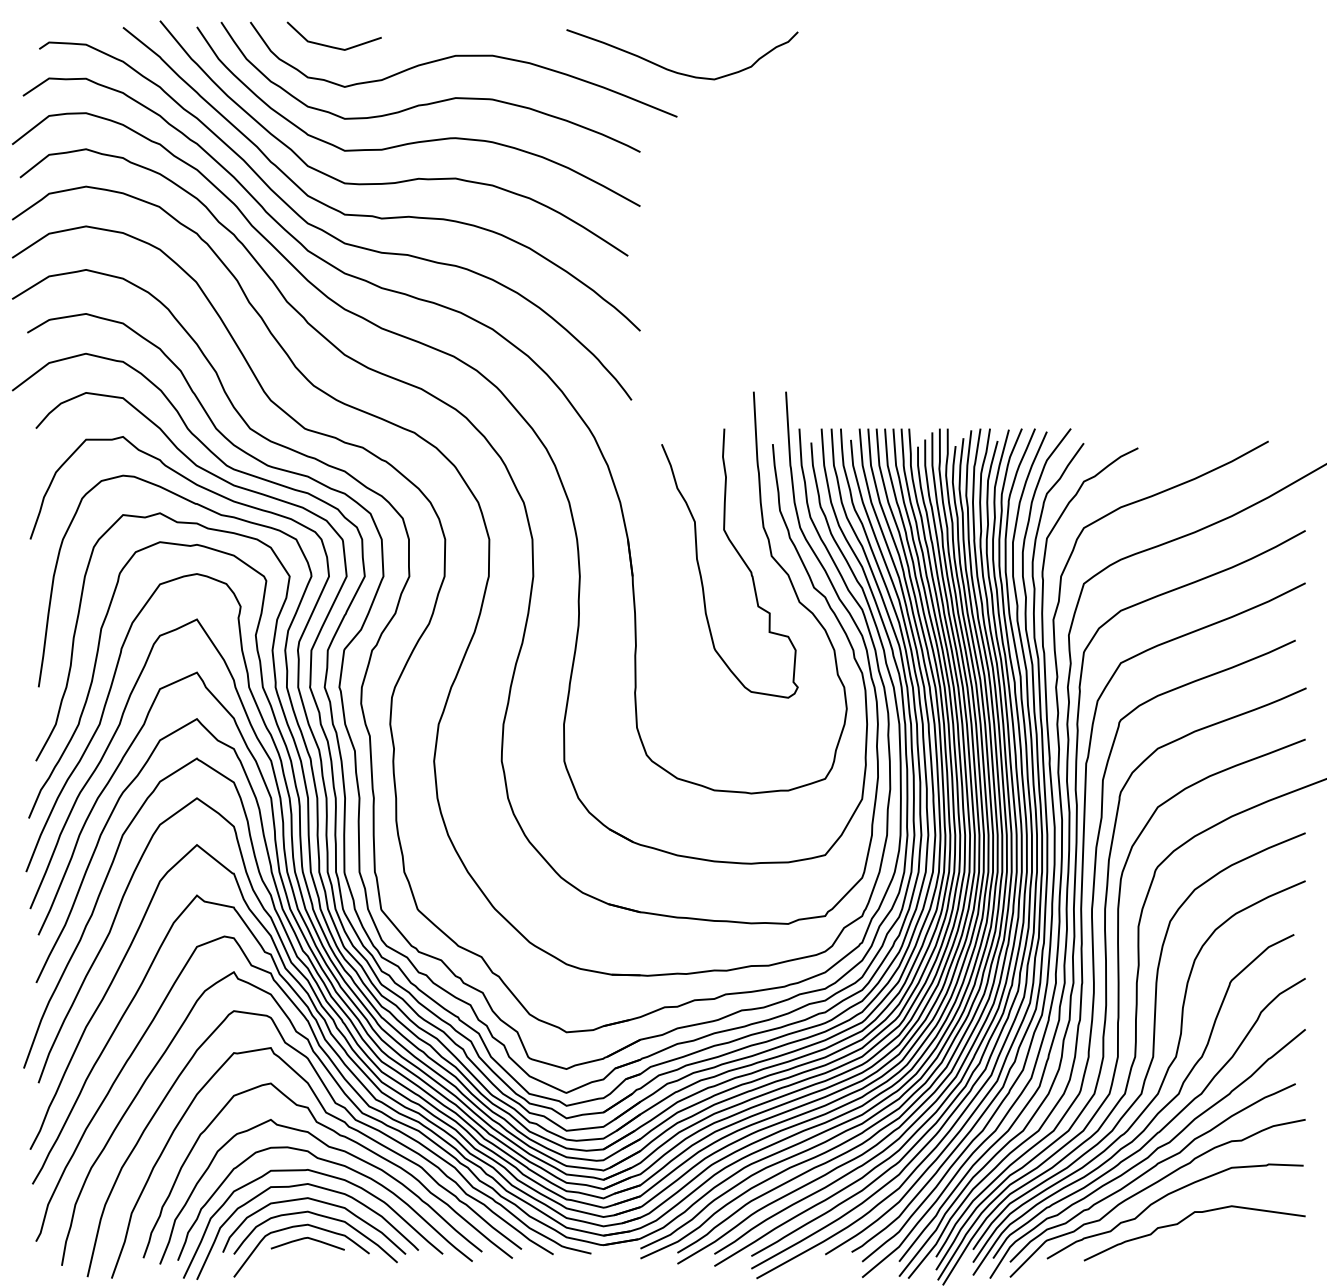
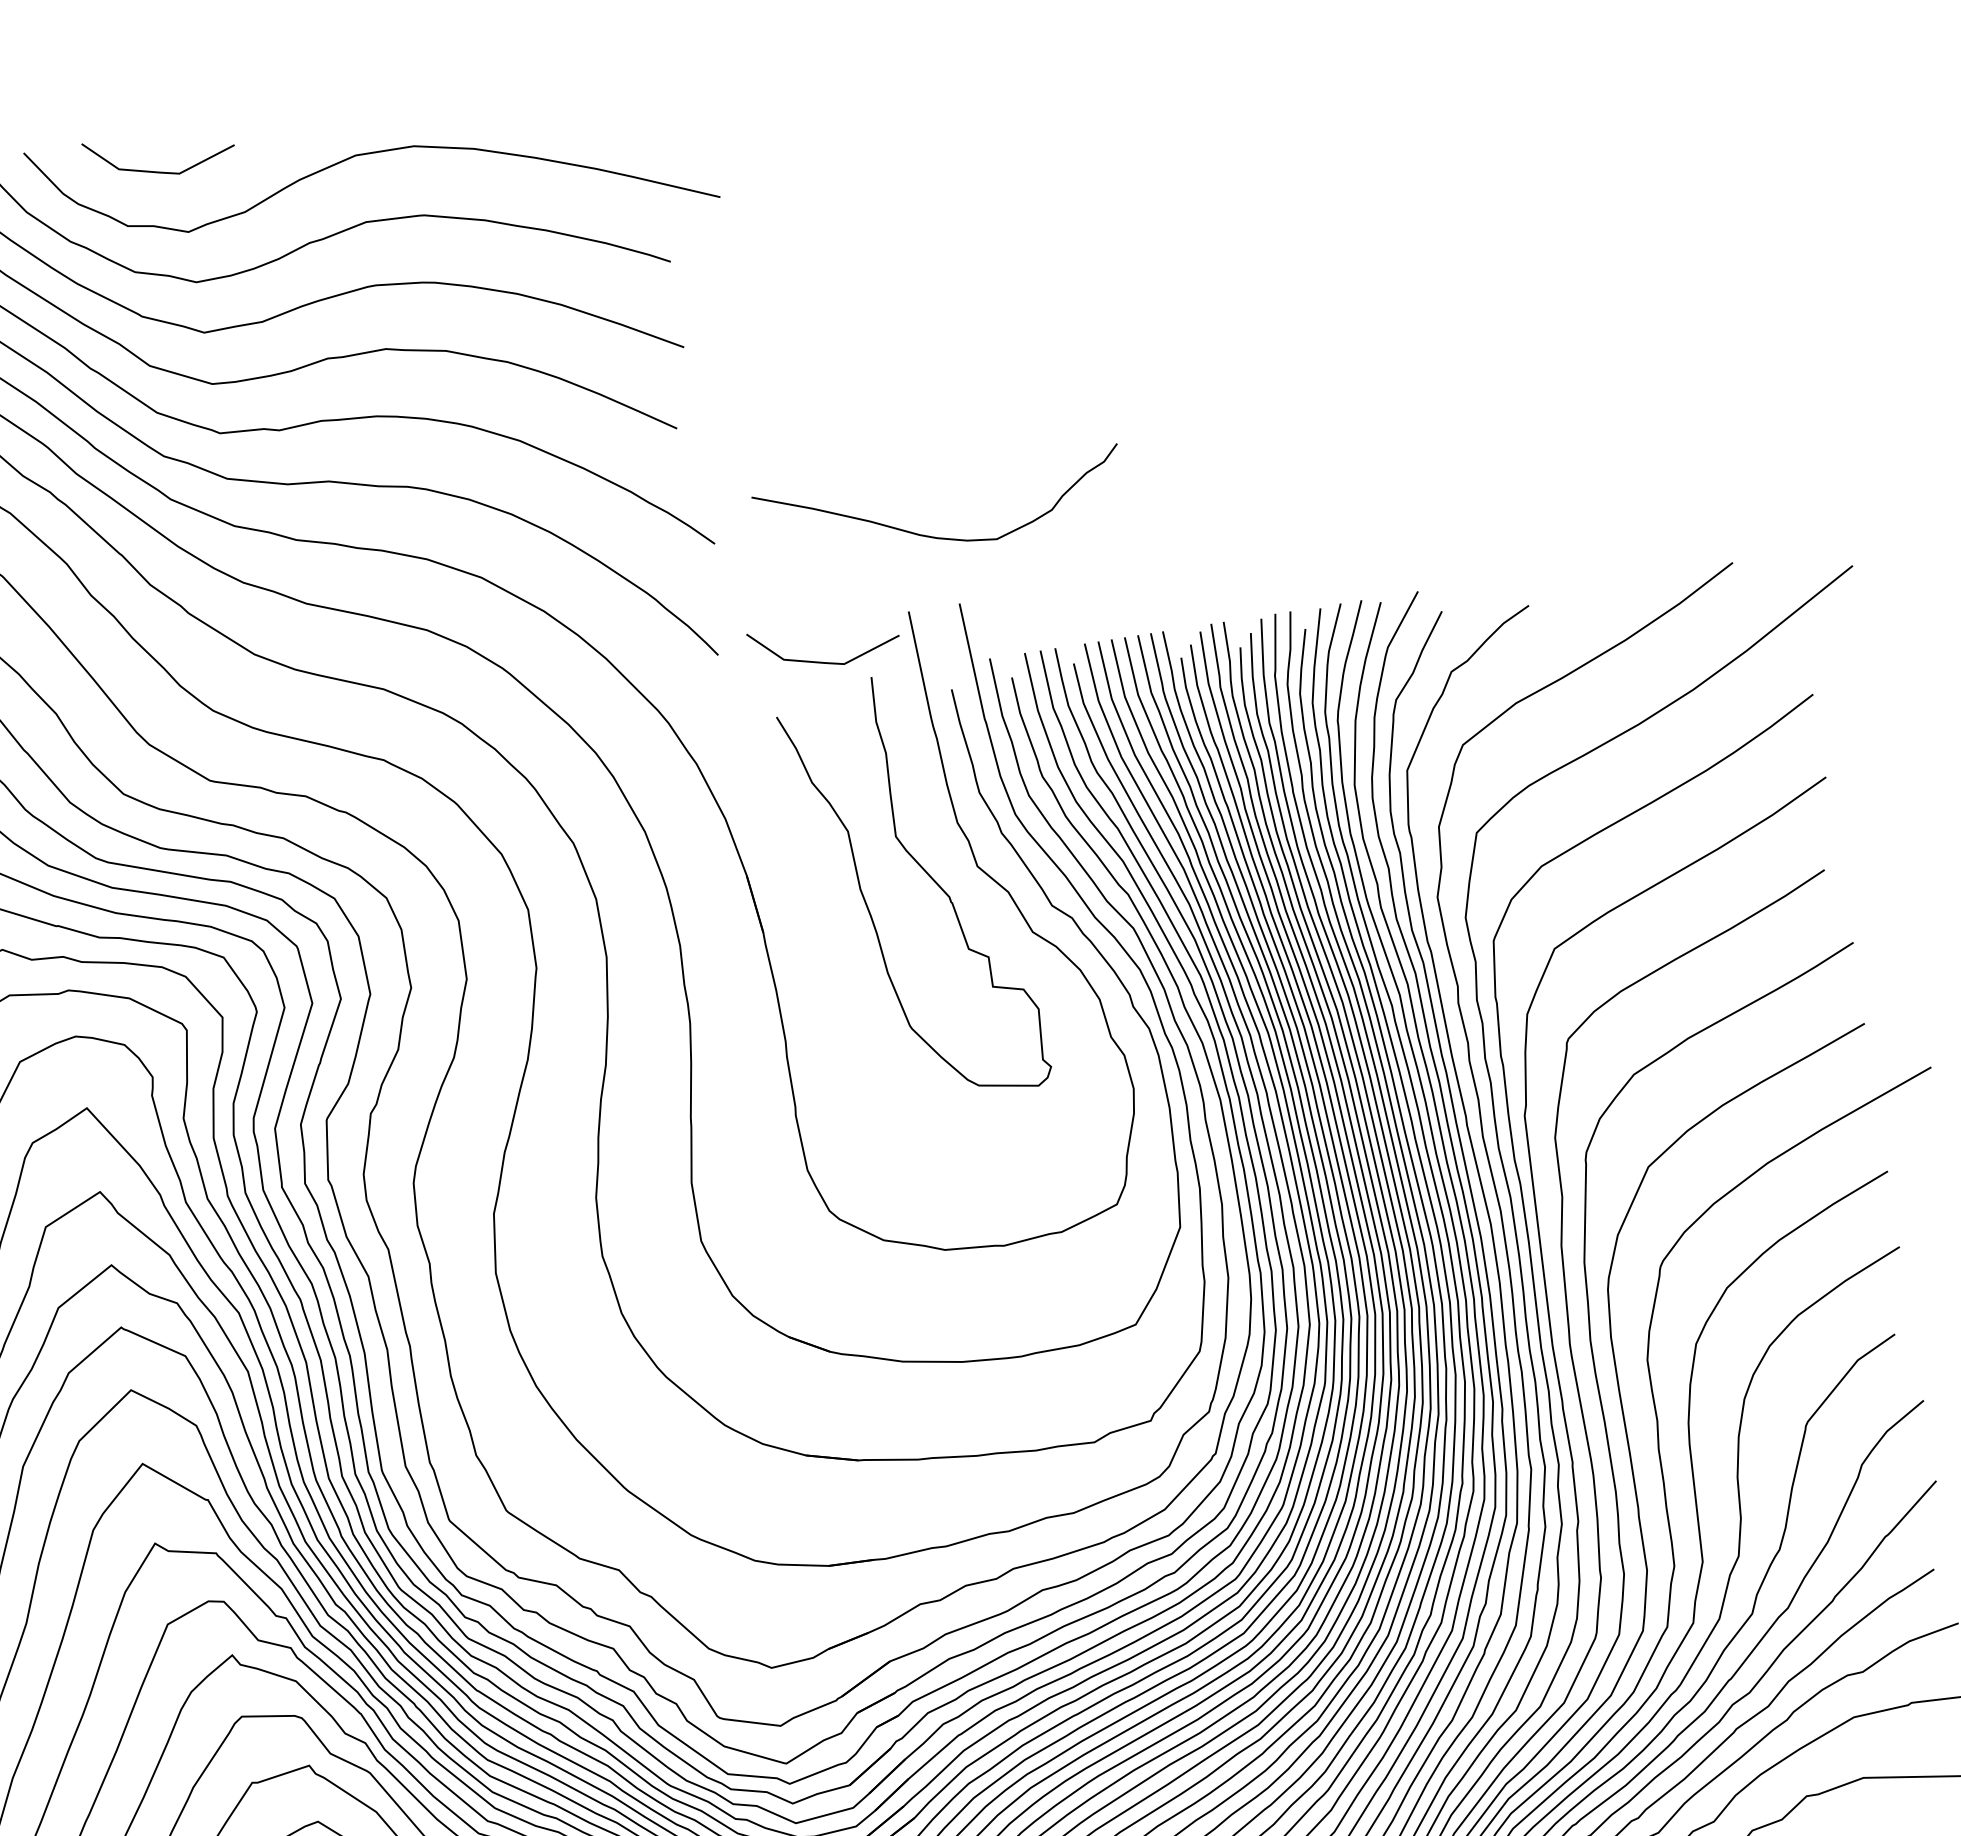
curve: (676, 71) -> (935, 535), moved
line: (694, 413) -> (820, 660), added

